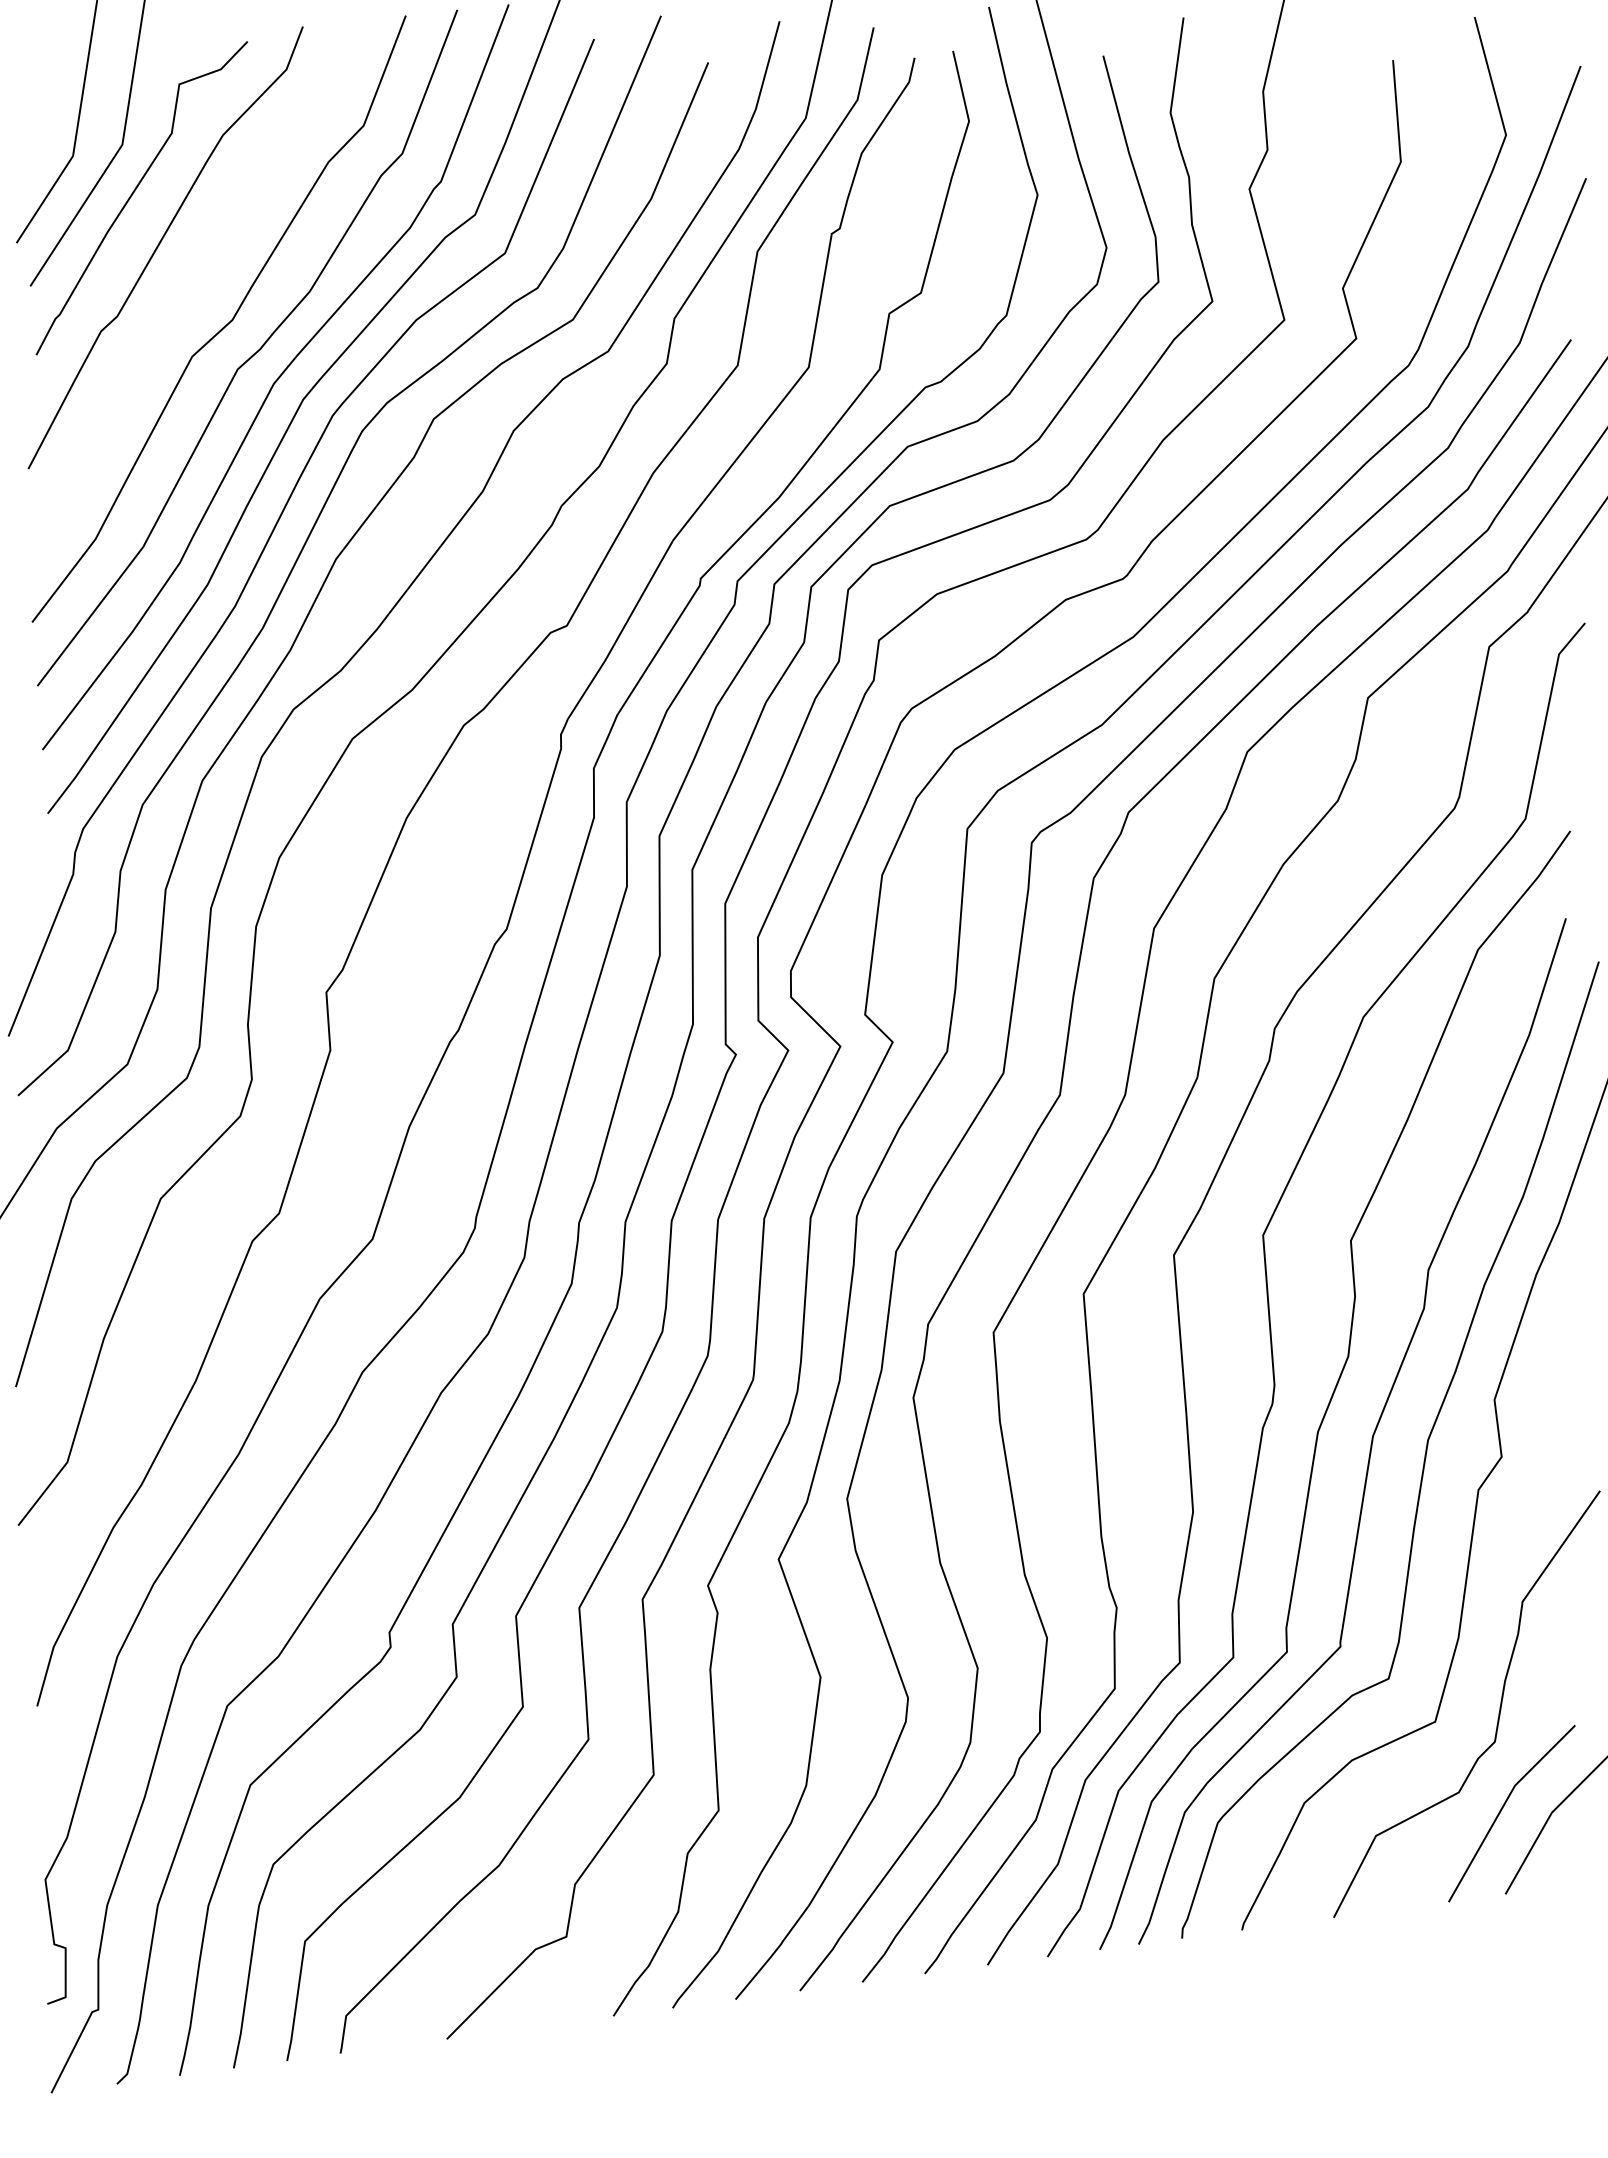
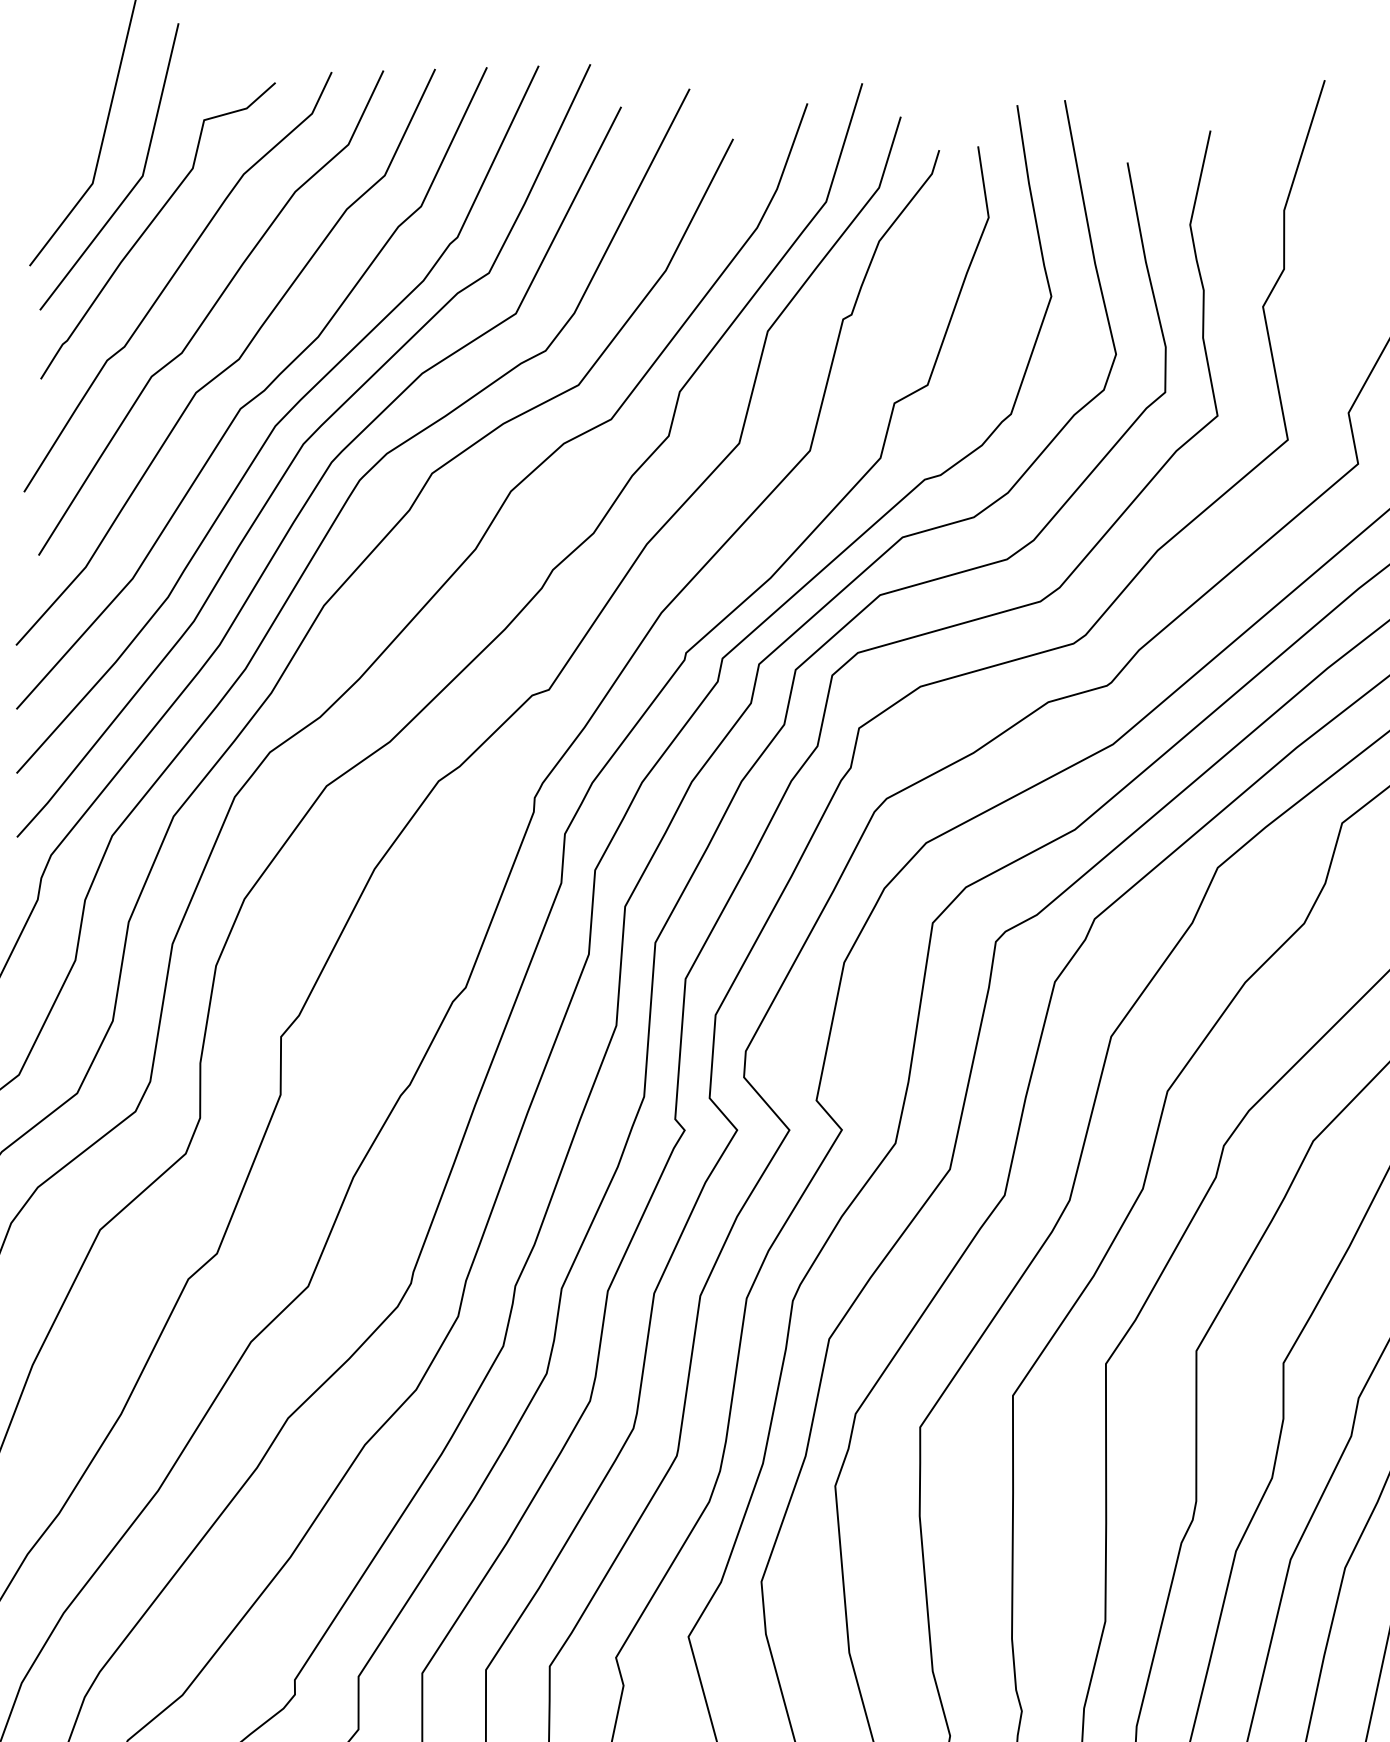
curve: (200, 276) -> (210, 313), added

